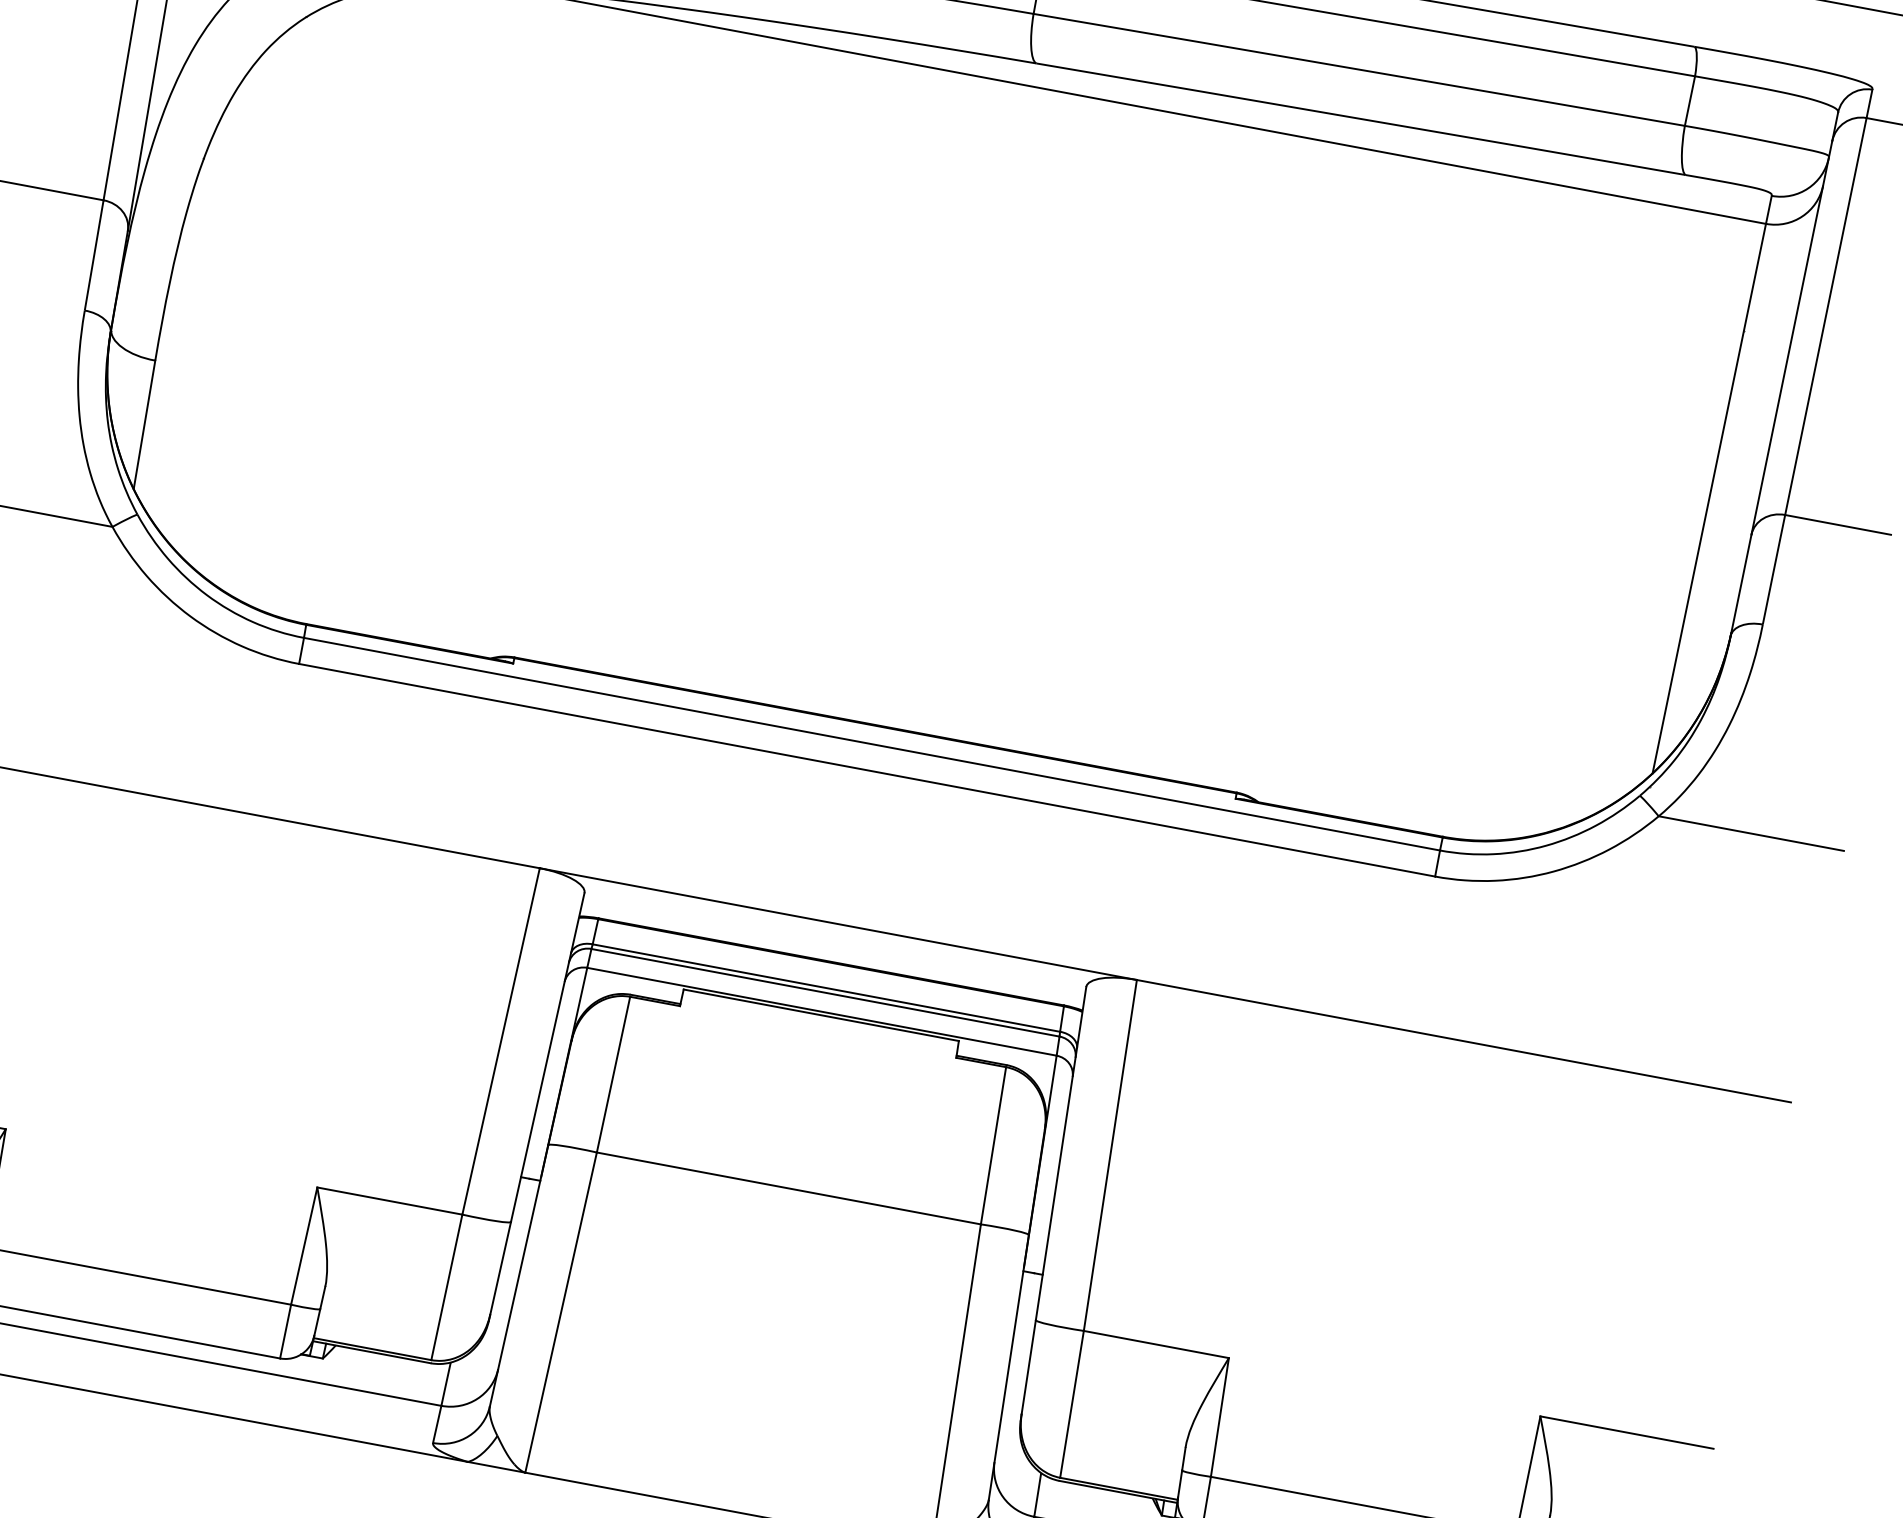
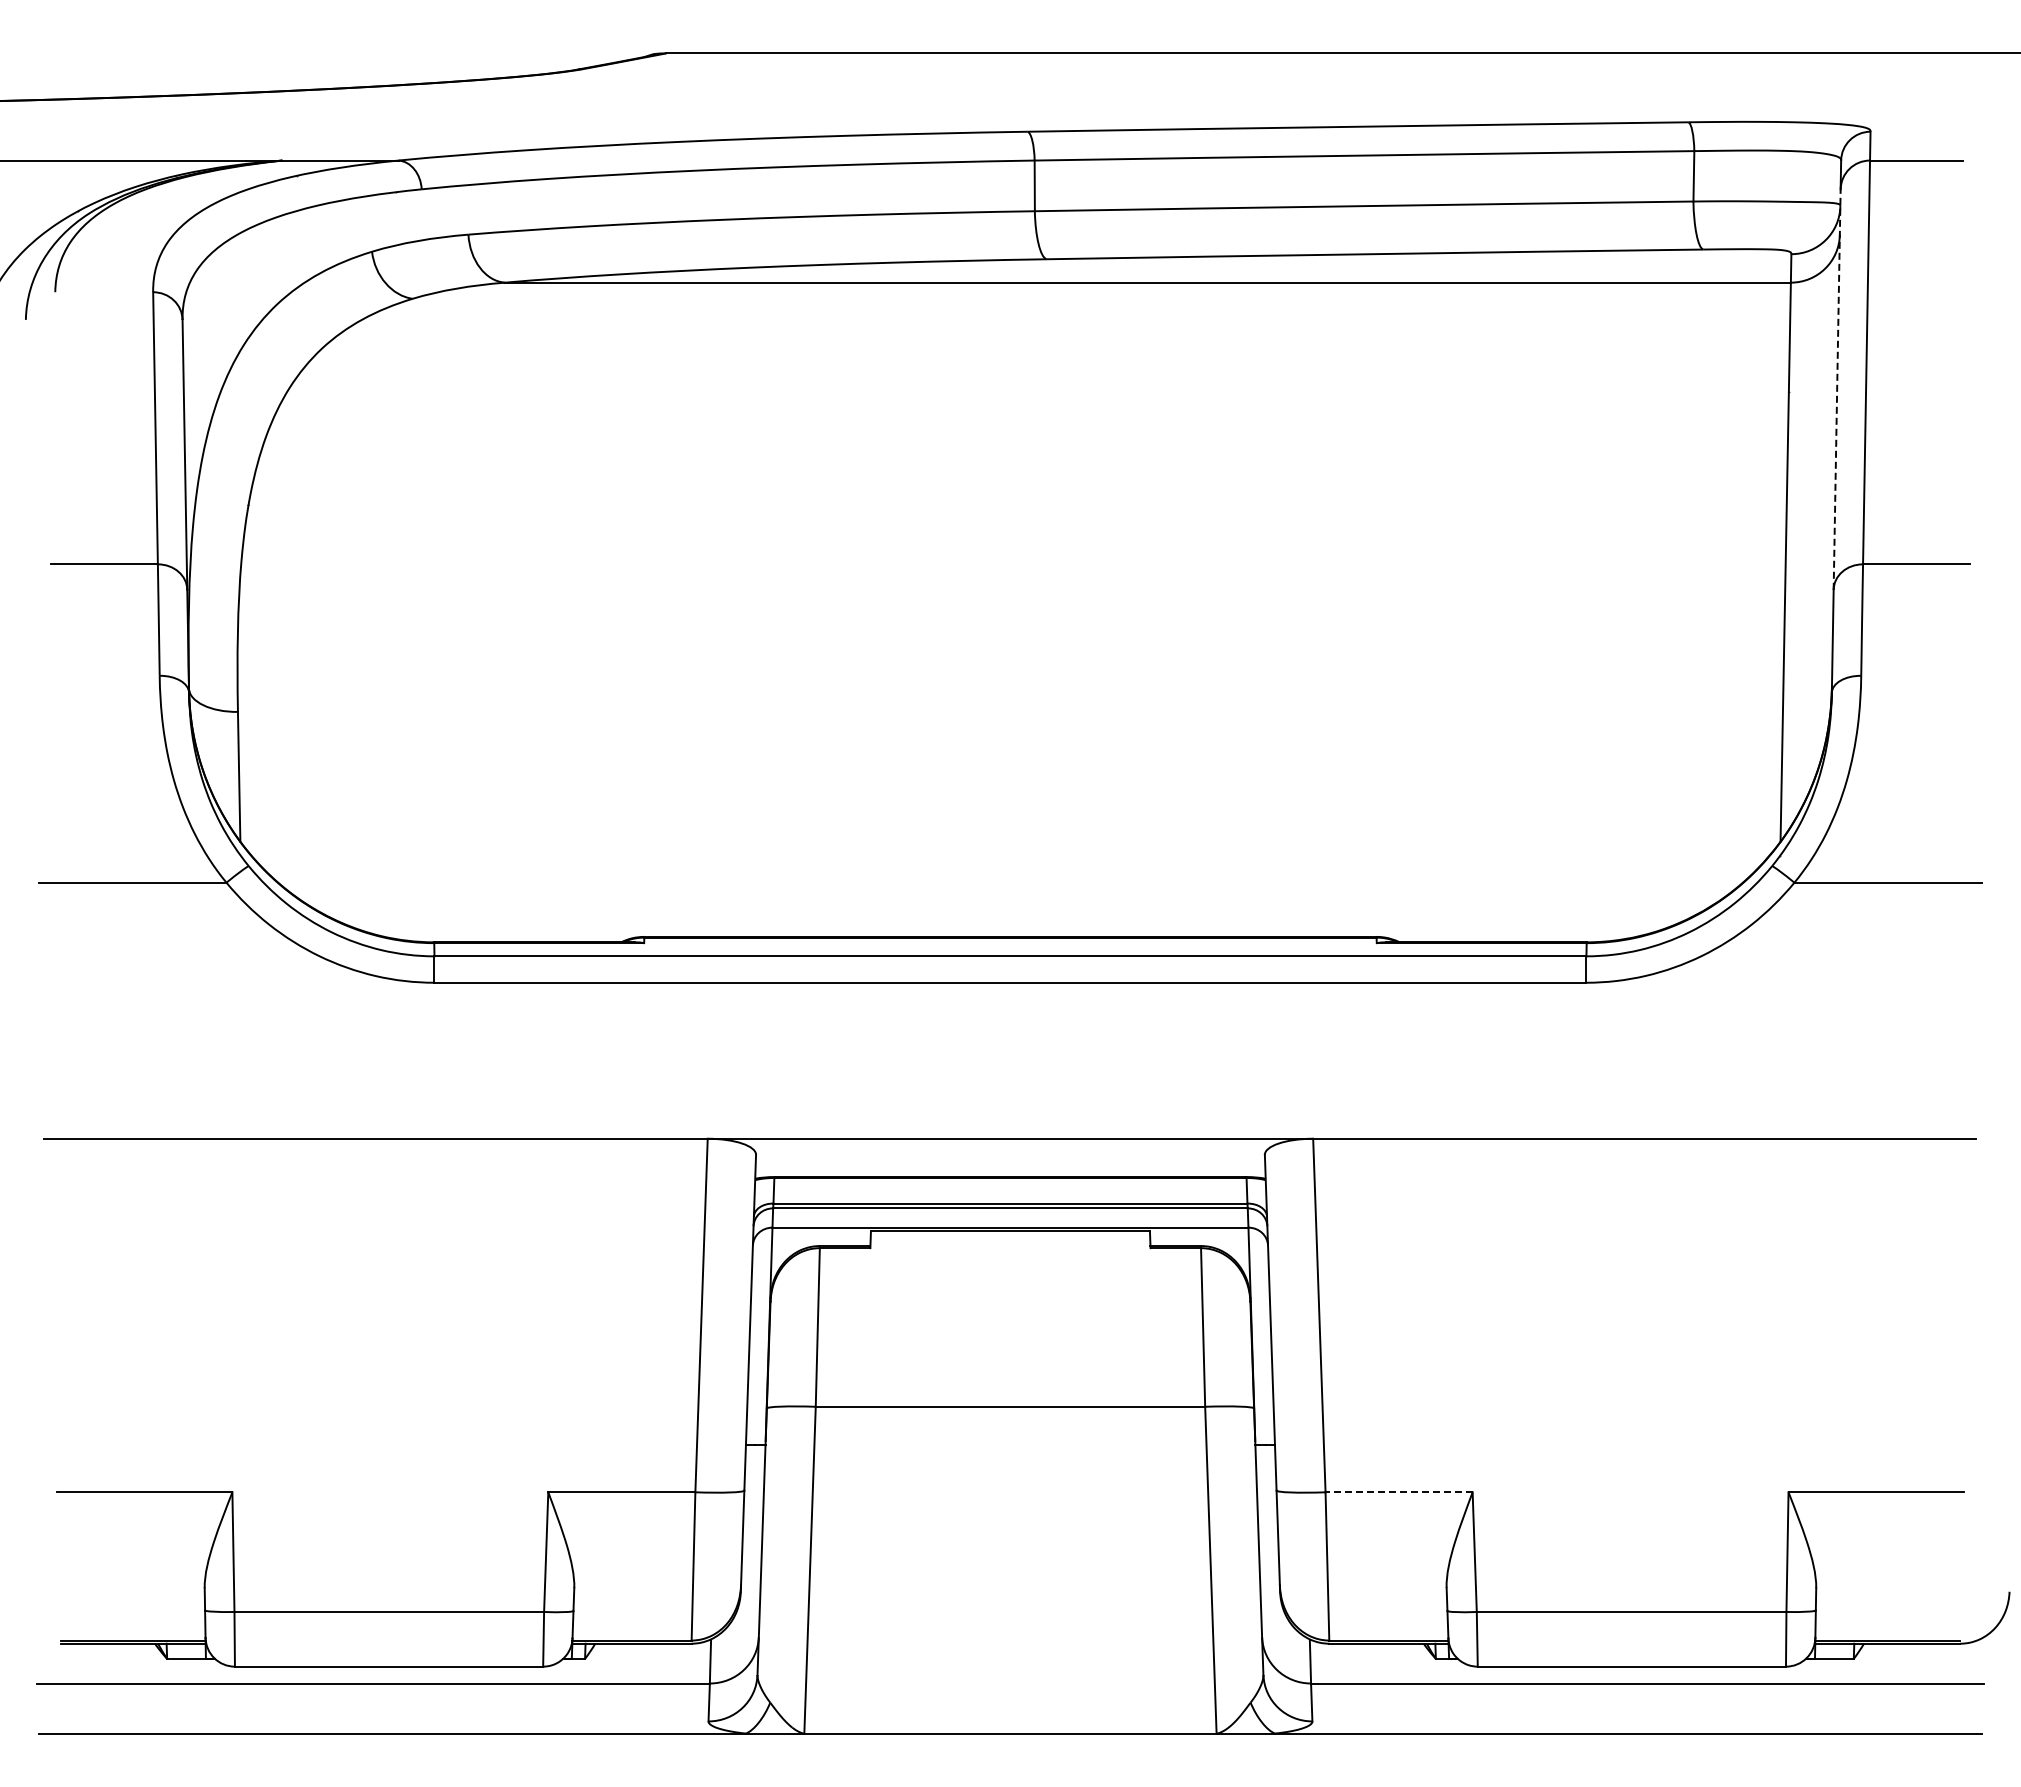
line: (1792, 337) -> (1837, 389), solid -> dashed
line: (1156, 1344) -> (1399, 1492), solid -> dashed

